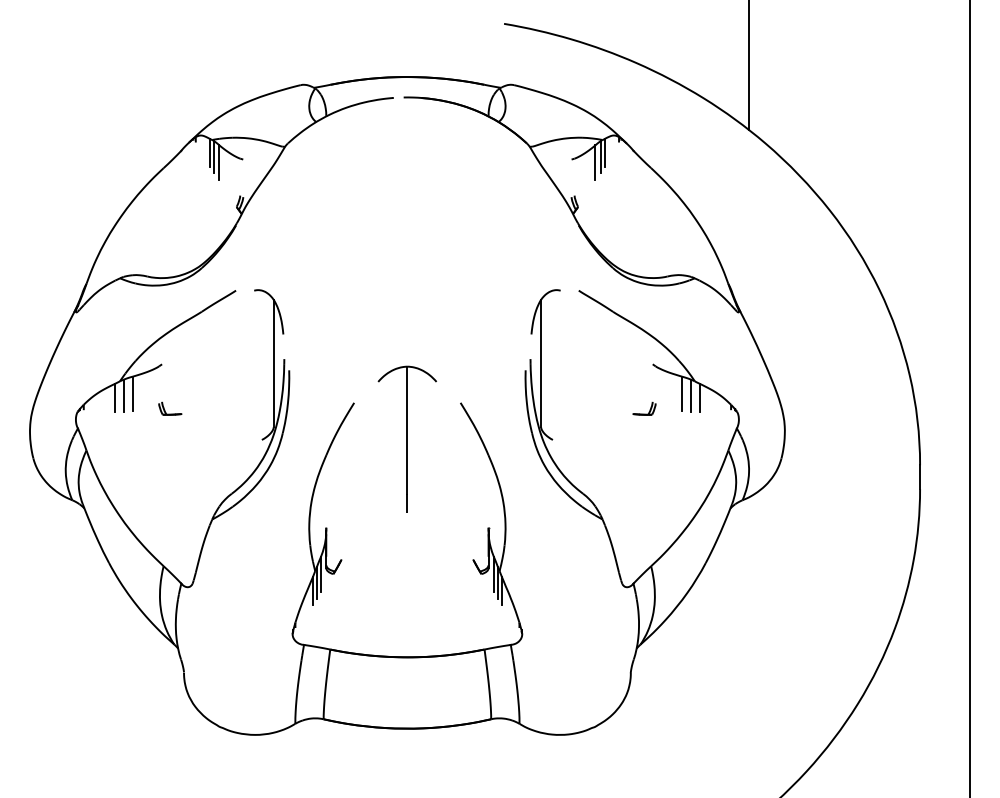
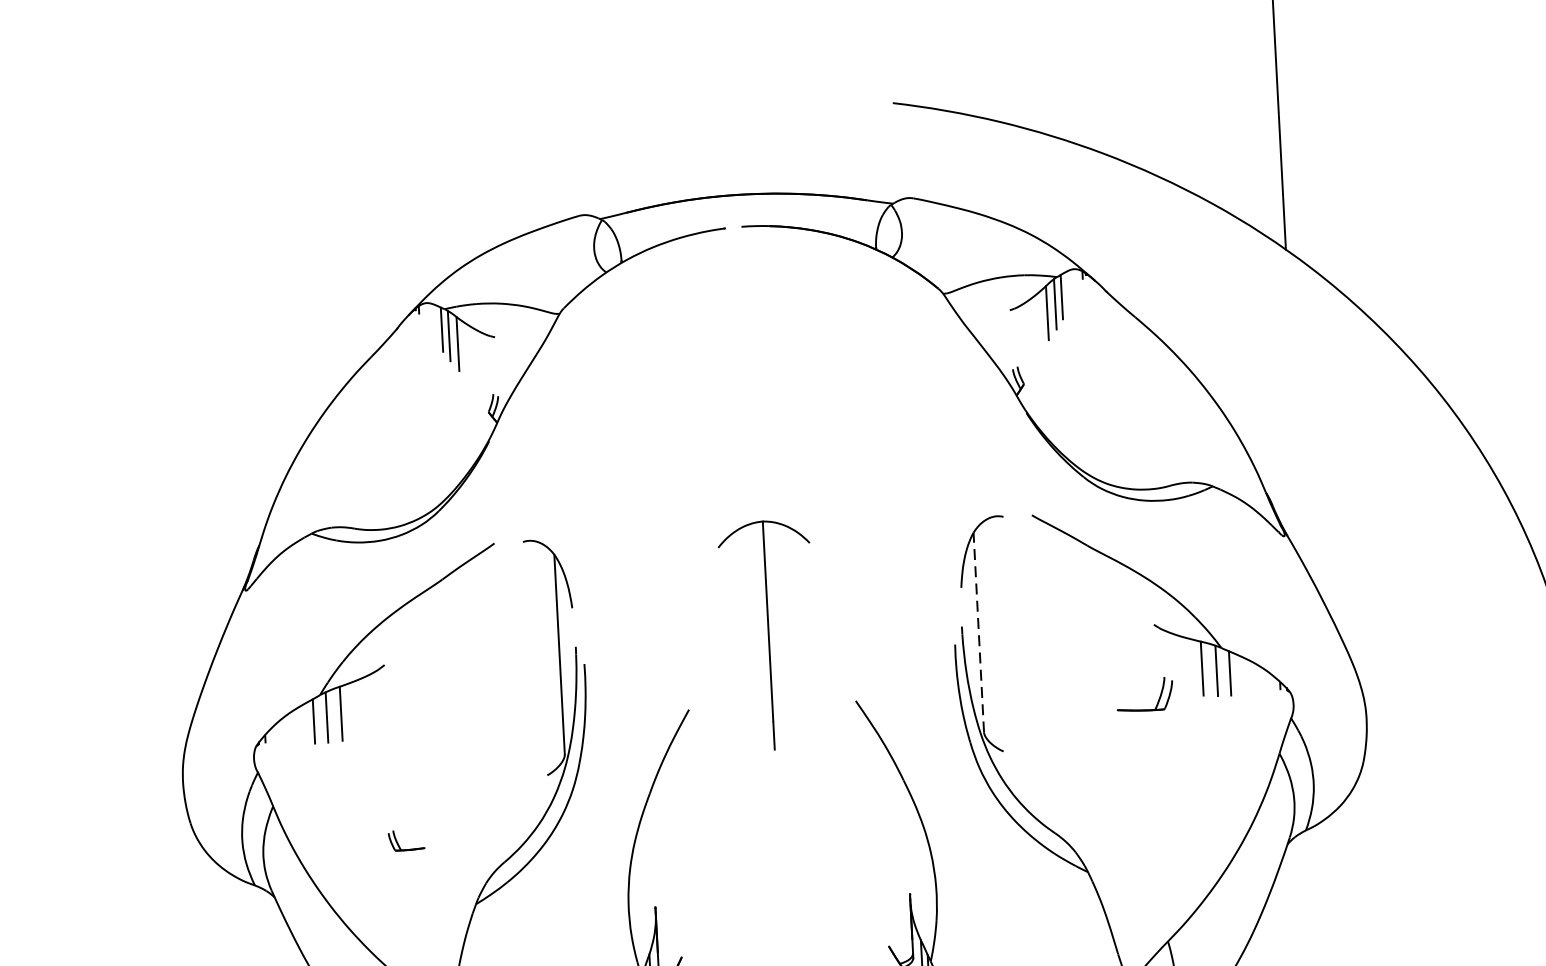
line: (541, 363) -> (979, 632), solid -> dashed
part: (170, 408) -> (407, 840), moved
part: (644, 408) -> (1144, 694), size x1.6
part: (406, 438) -> (767, 634), moved

